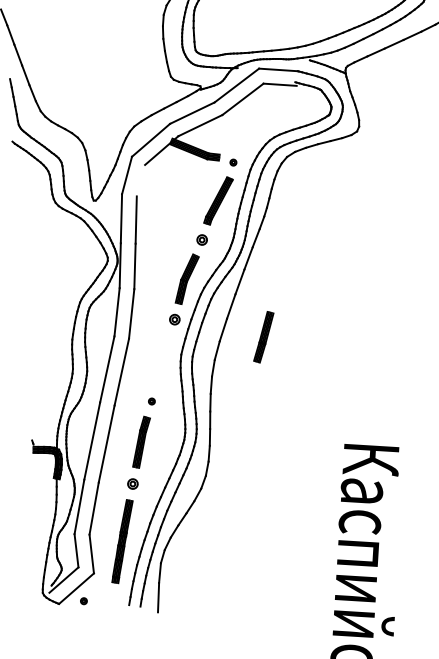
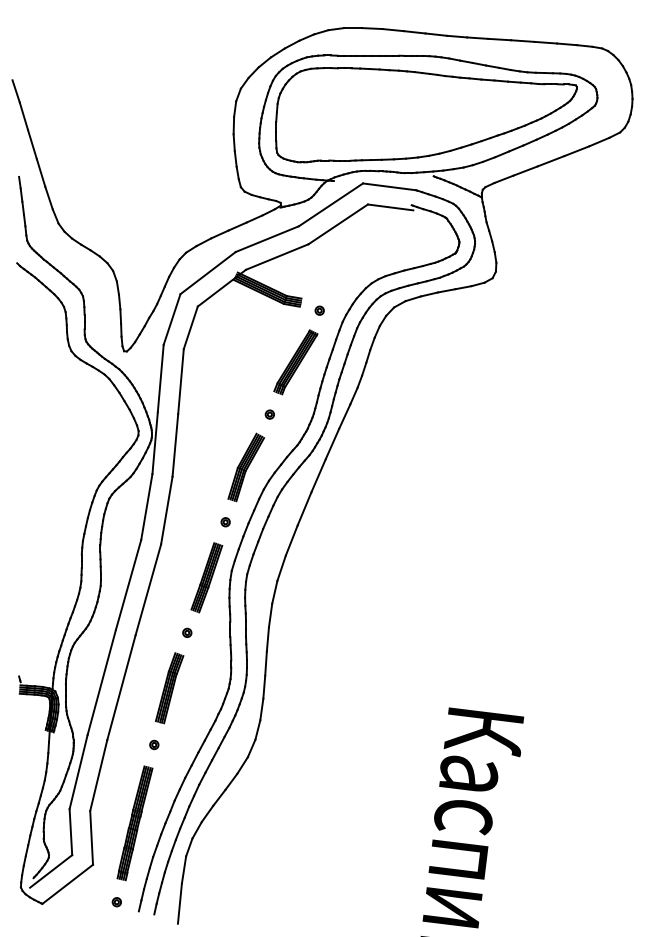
line: (140, 180) -> (190, 327), added
part: (201, 239) -> (269, 414), size x0.62
part: (174, 319) -> (225, 522), size x0.62
part: (263, 337) -> (206, 577), moved
part: (133, 483) -> (154, 744), size x0.62
part: (83, 601) -> (116, 902), moved

